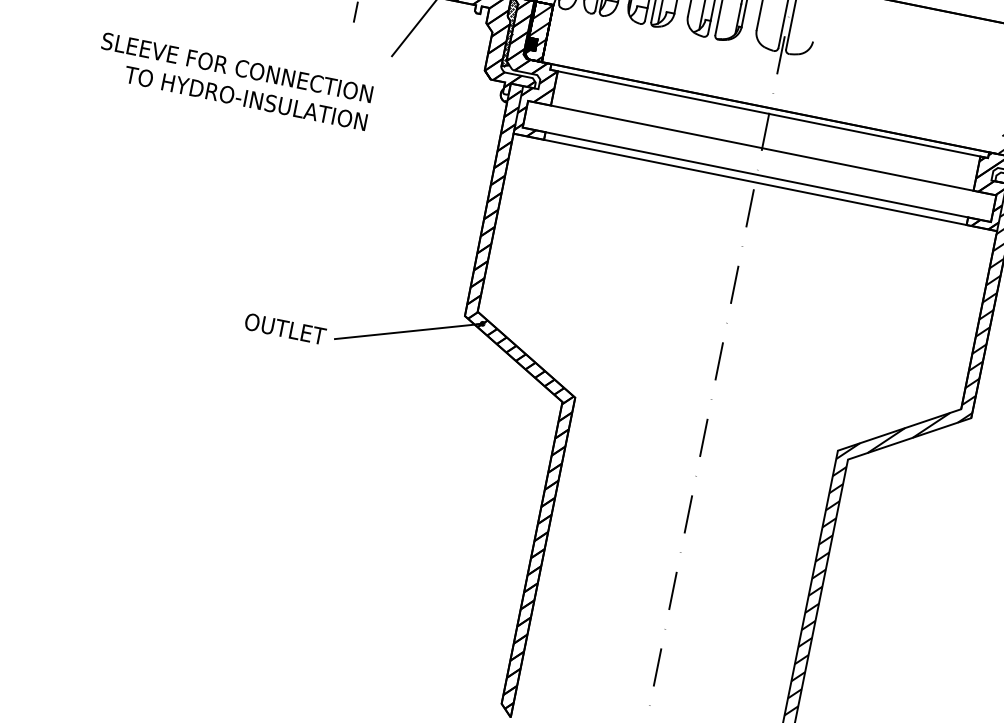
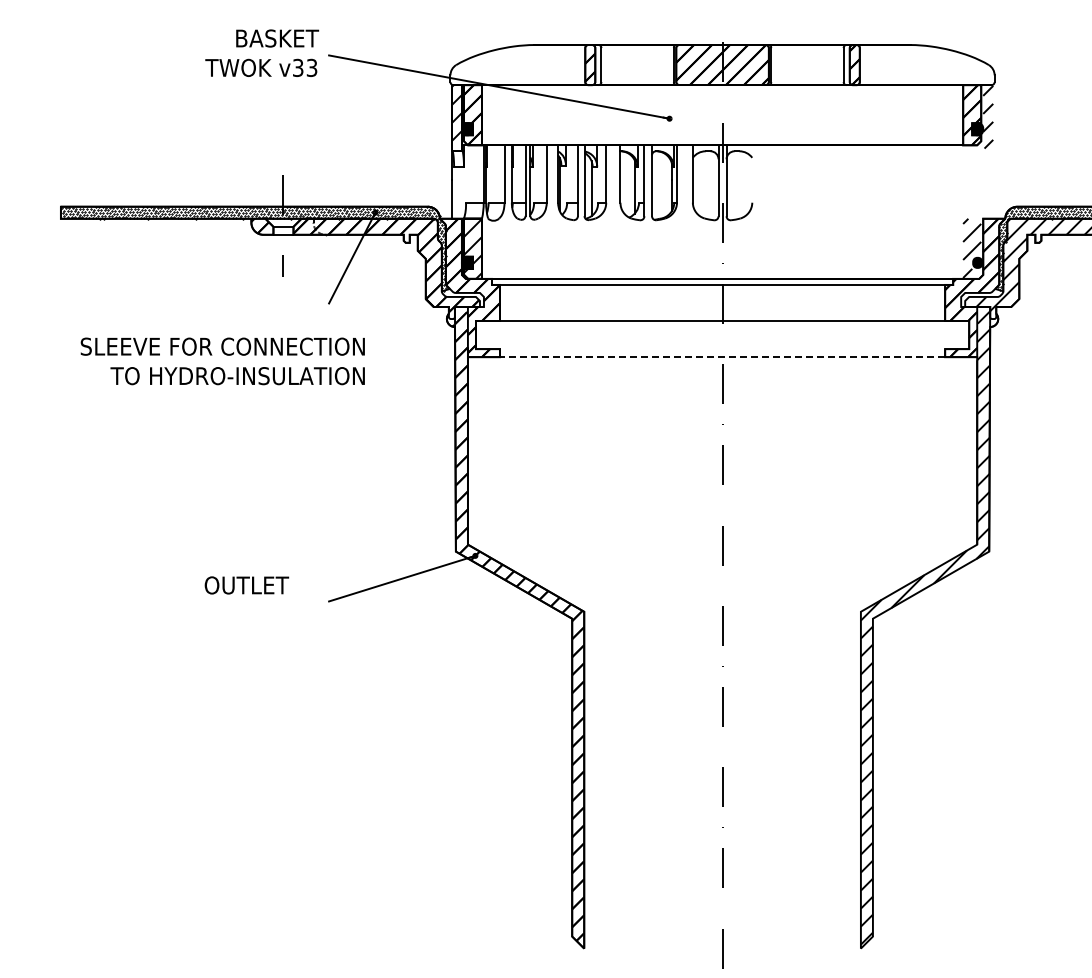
text: (234, 81) -> (222, 361), moved
line: (756, 175) -> (722, 349), removed
line: (755, 182) -> (722, 357), solid -> dashed
text: (285, 329) -> (246, 585), moved

